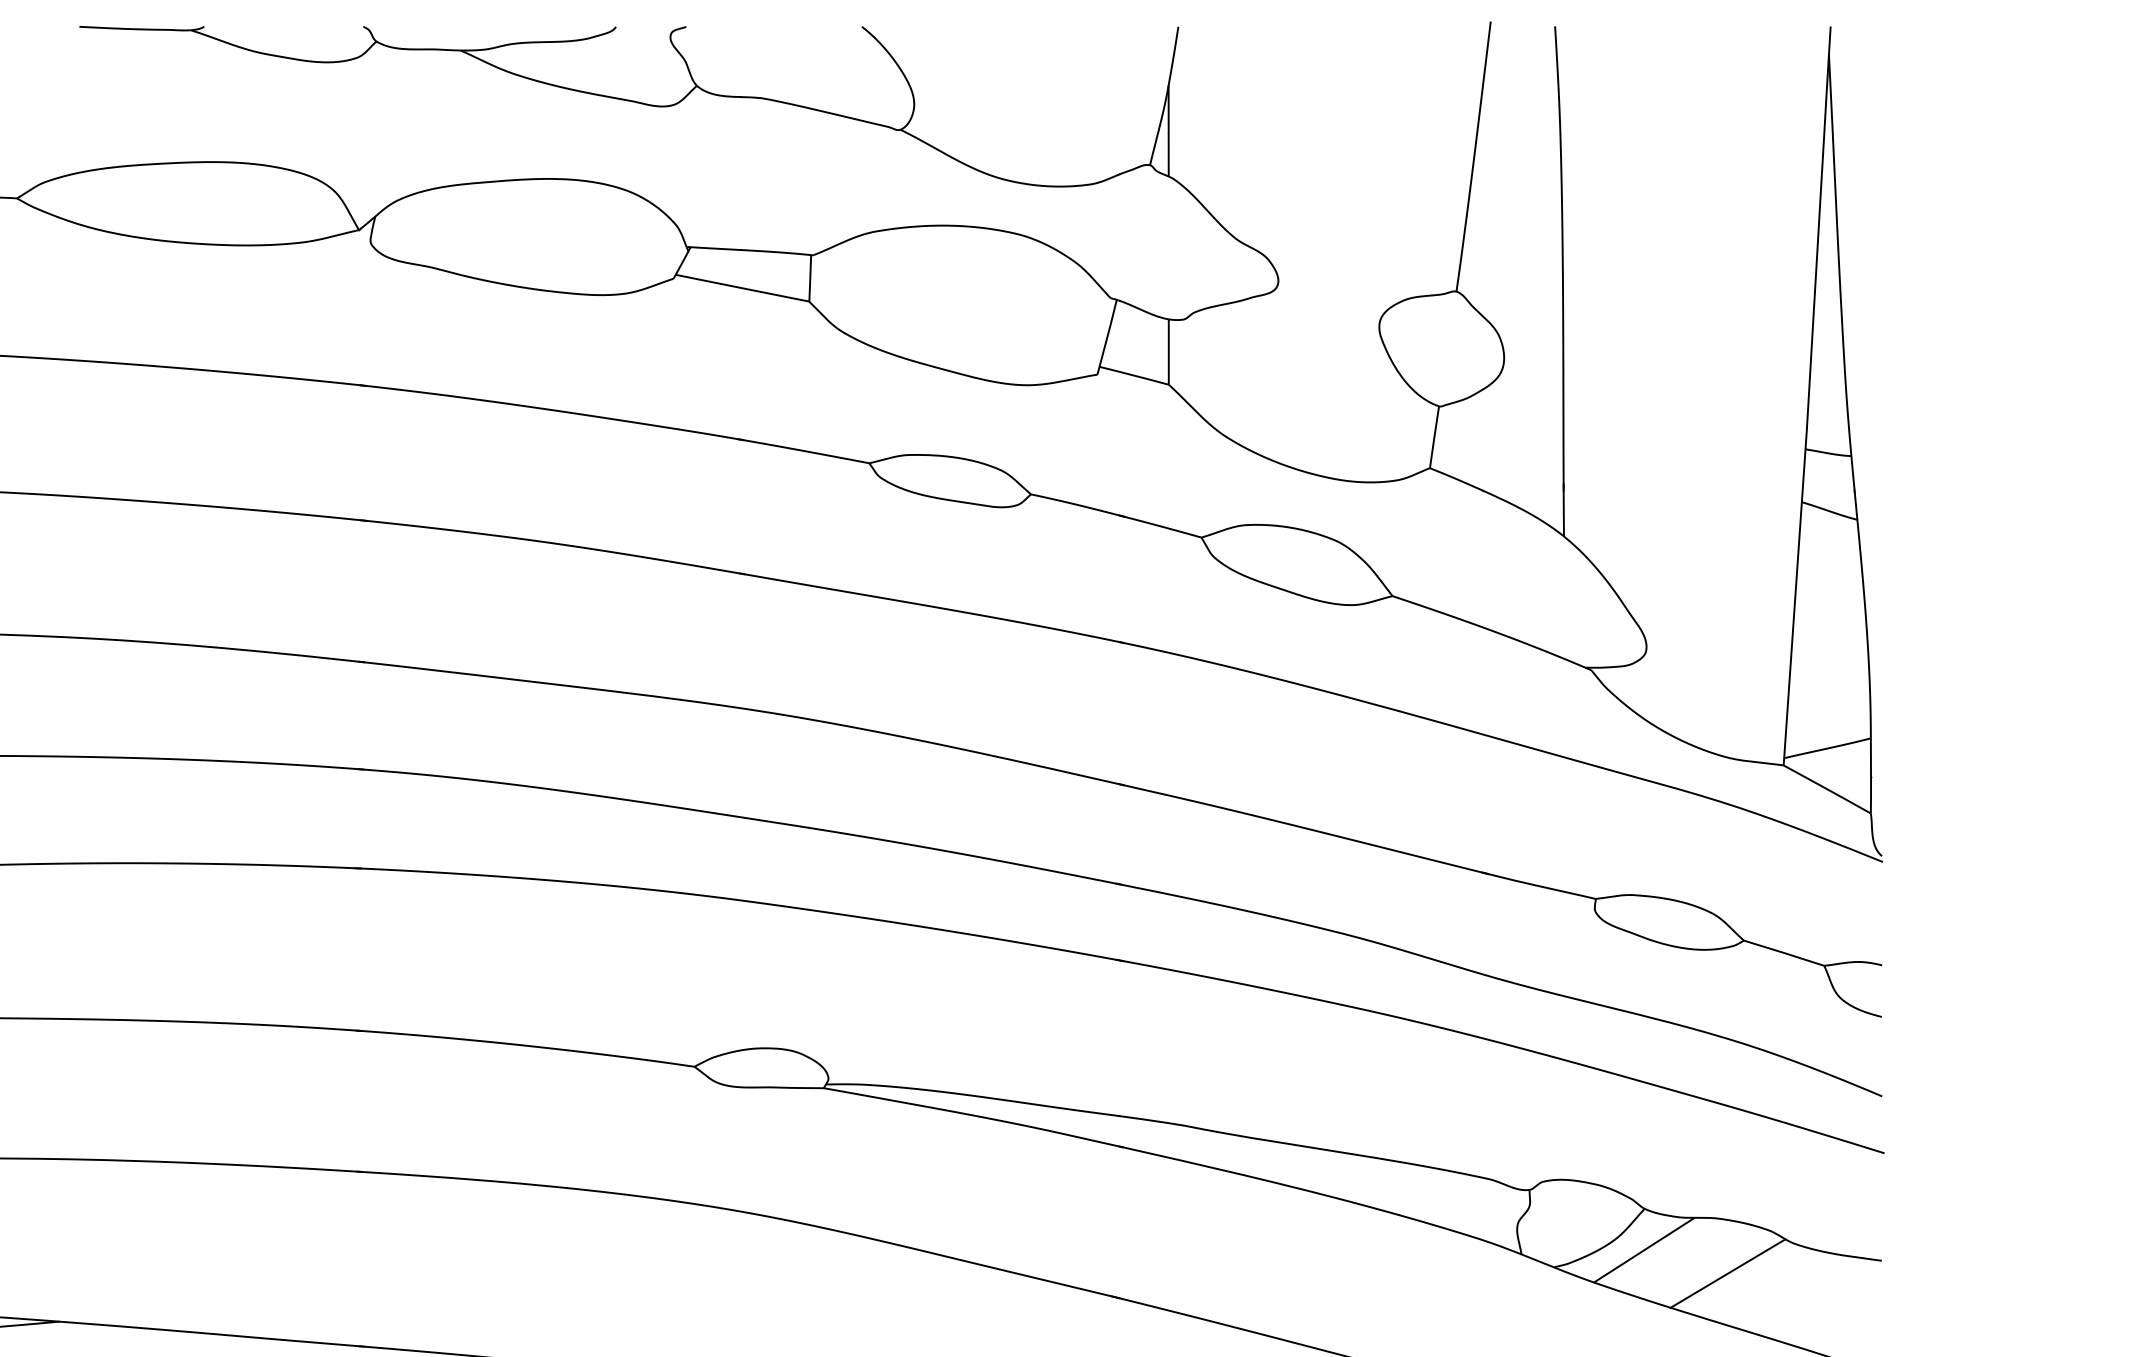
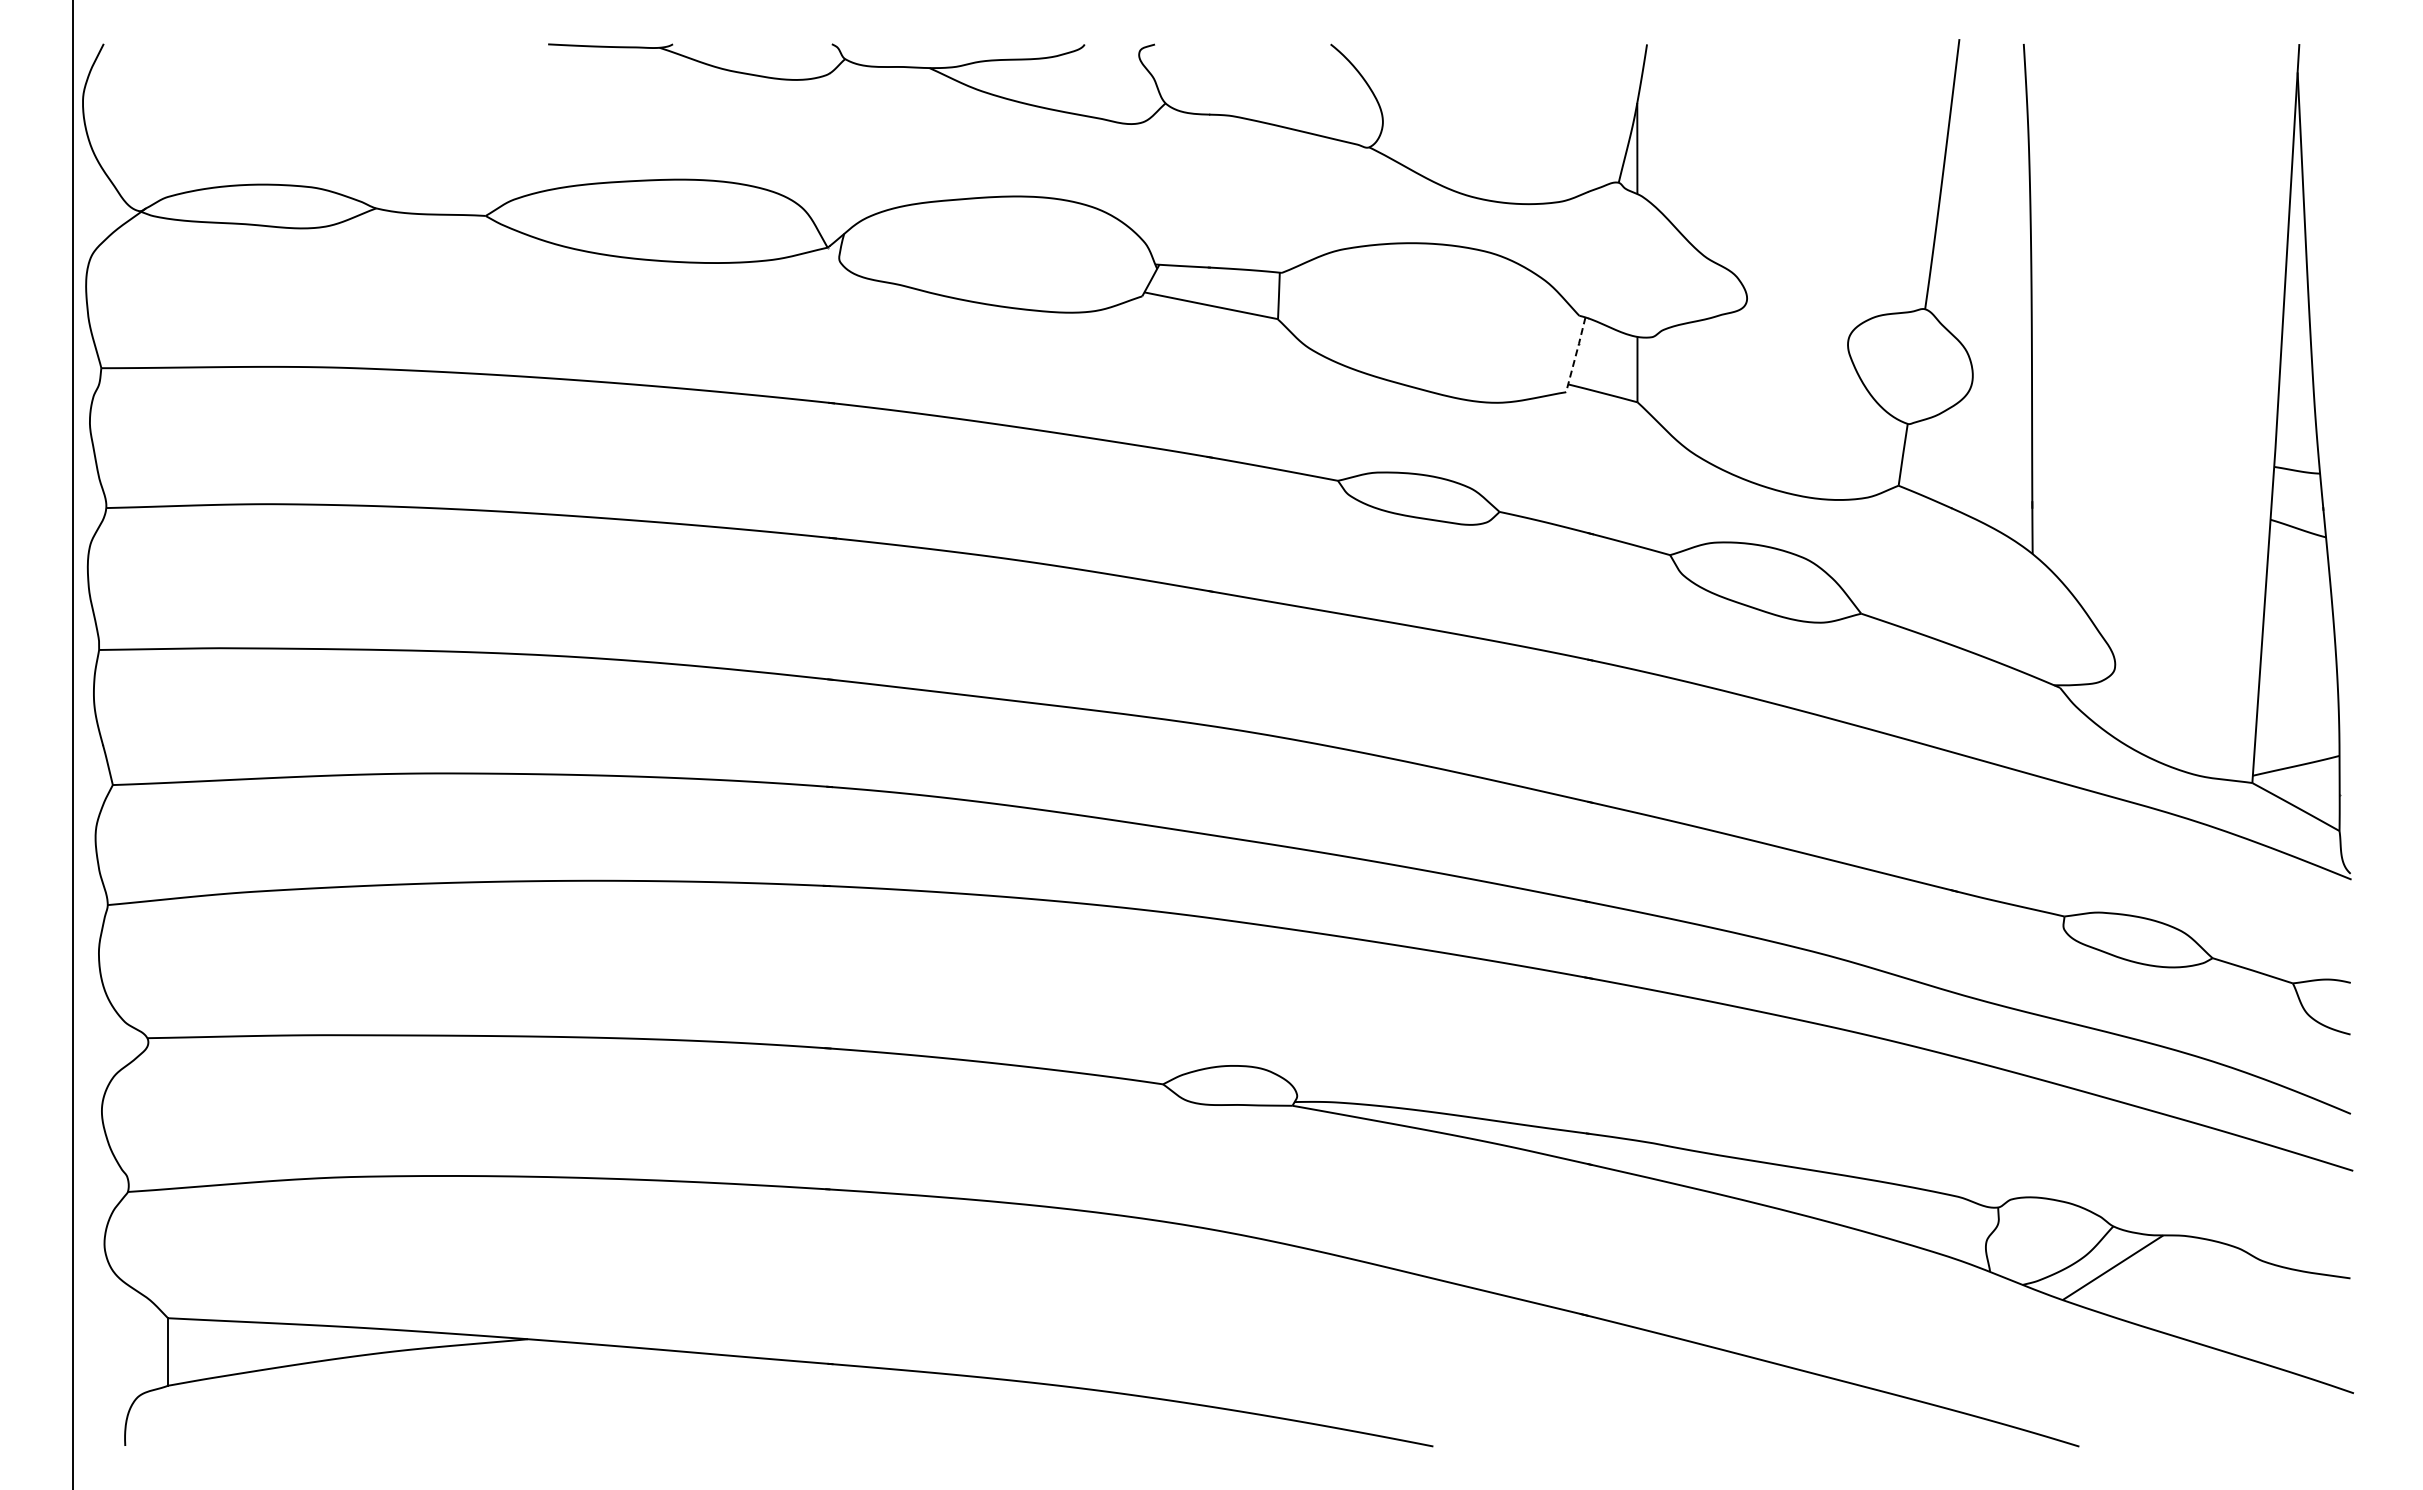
line: (1107, 336) -> (1576, 354), solid -> dashed
line: (1727, 1272) -> (2196, 1290), removed

